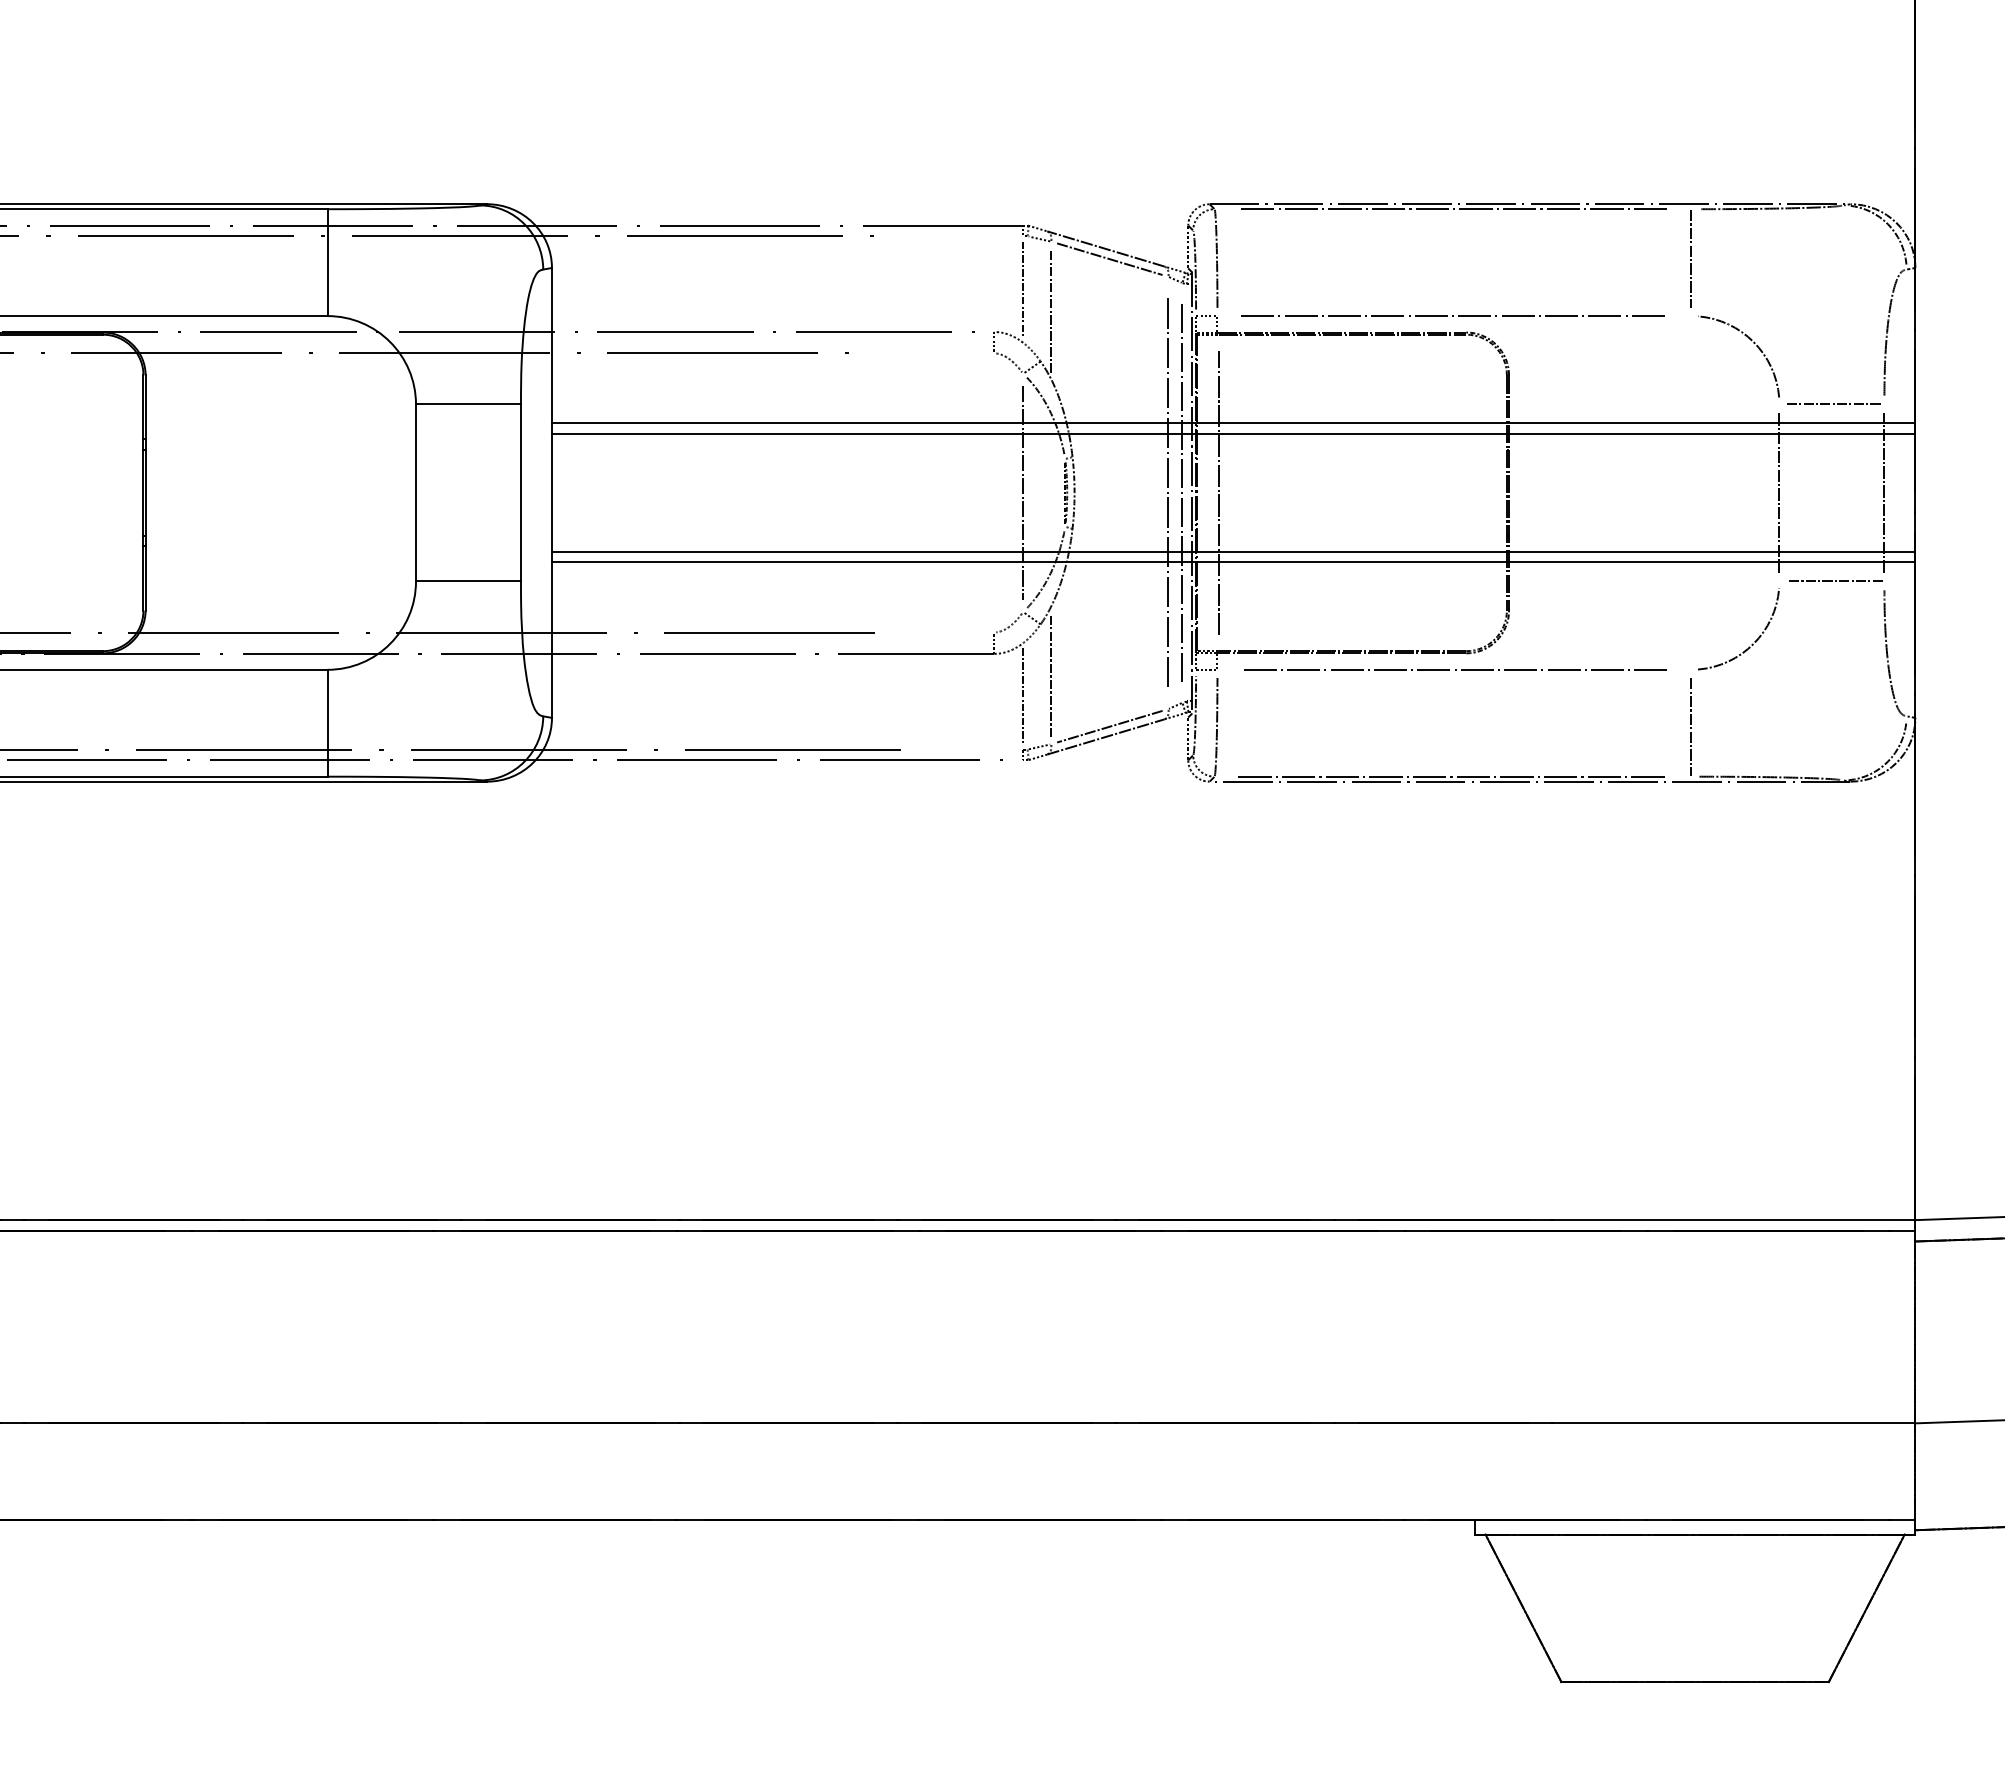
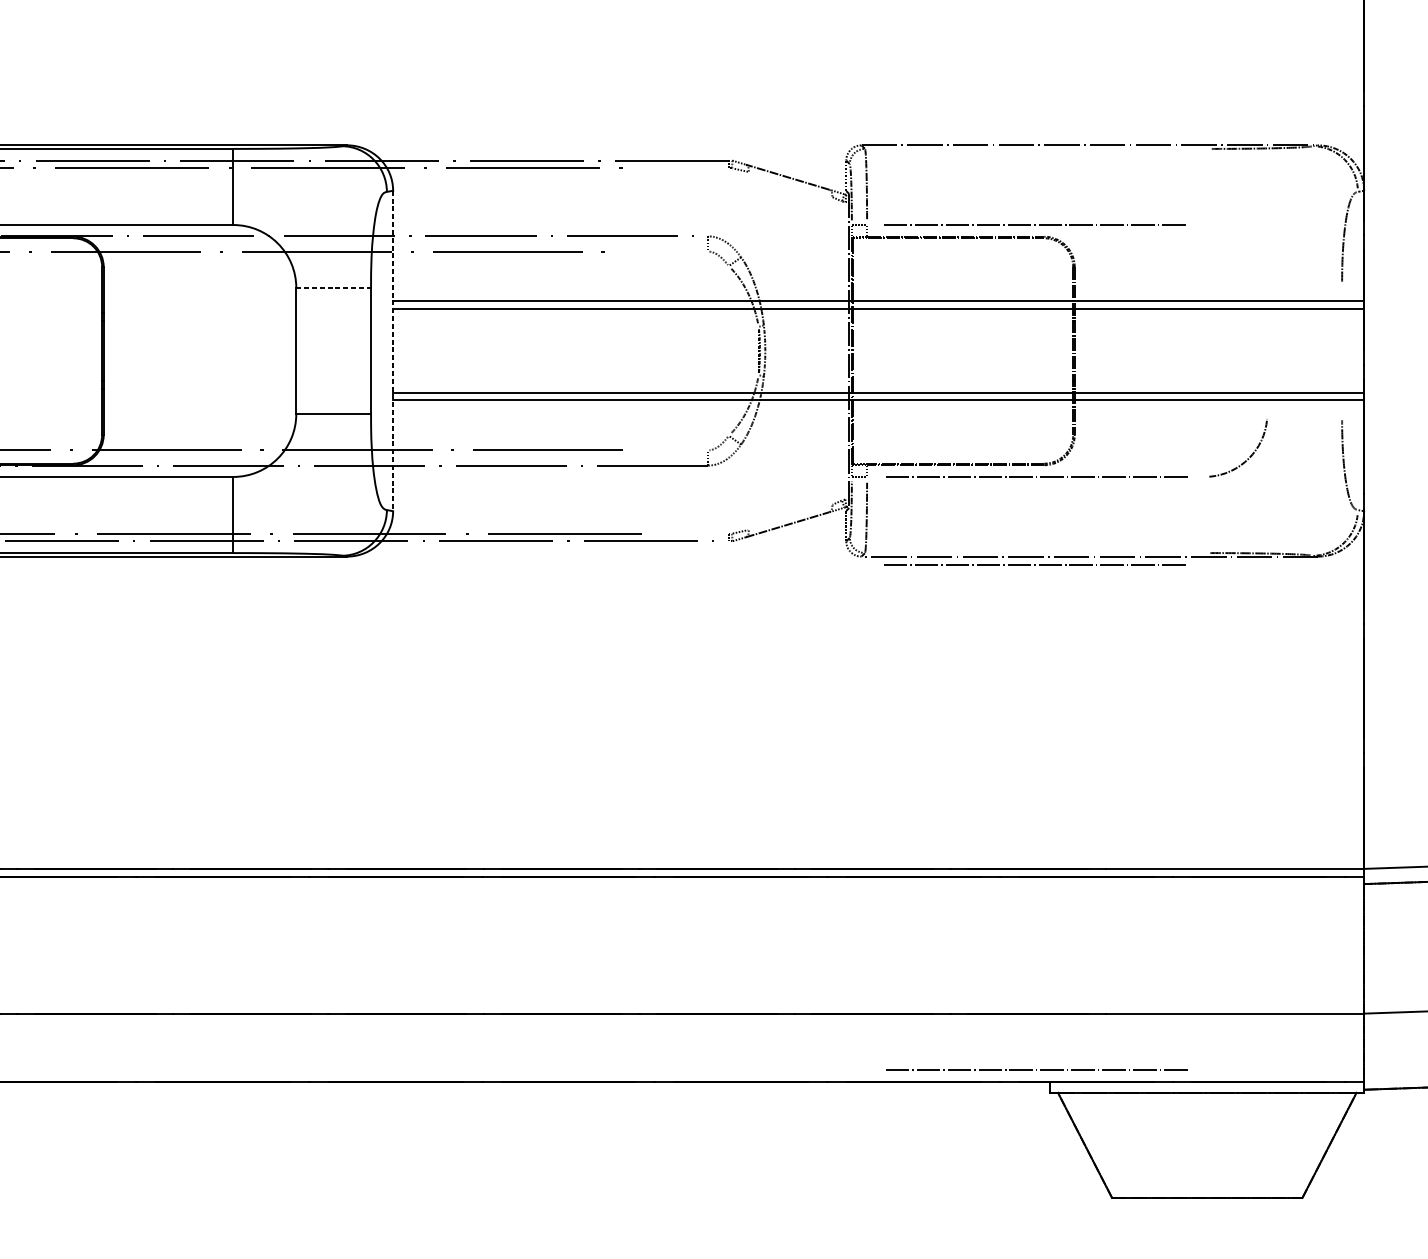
line: (1452, 209) -> (1034, 149), removed
line: (1691, 258) -> (1204, 184), removed
line: (1109, 259) -> (790, 184), removed
line: (1023, 289) -> (728, 206), removed
line: (1051, 310) -> (748, 221), removed
arc: (1751, 341) -> (1247, 243), removed
line: (469, 404) -> (334, 288), solid -> dashed
line: (1834, 404) -> (1306, 288), removed
line: (551, 492) -> (392, 350), solid -> dashed
line: (1023, 492) -> (728, 350), removed
line: (1168, 492) -> (832, 350), removed
line: (1182, 492) -> (842, 350), removed
line: (1218, 492) -> (867, 350), removed
line: (1779, 492) -> (1267, 350), removed
line: (1884, 492) -> (1342, 350), removed
line: (1834, 581) -> (1306, 414), removed
line: (1051, 675) -> (748, 481), removed
line: (1023, 696) -> (728, 495), removed
line: (1109, 726) -> (790, 517), removed
line: (1691, 727) -> (1204, 518), removed
line: (1452, 776) -> (1034, 552), removed
line: (1452, 793) -> (1034, 565), added
line: (1455, 1501) -> (1036, 1069), added

